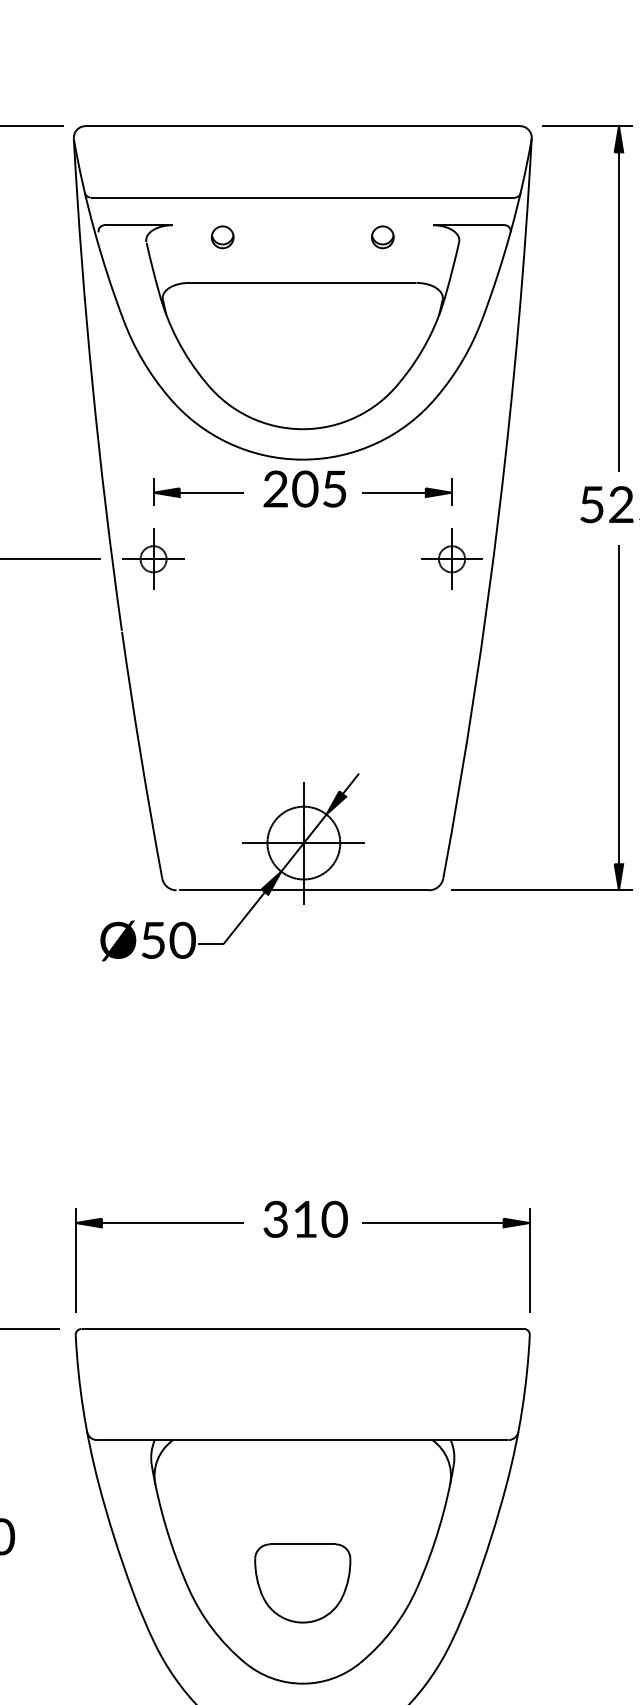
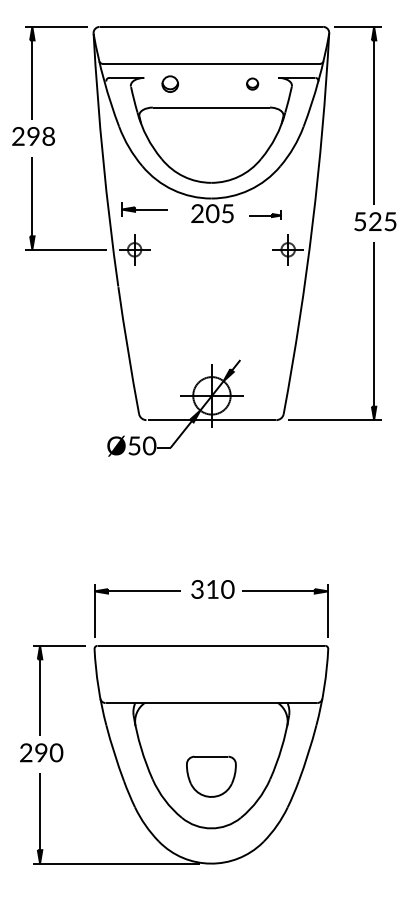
part: (221, 236) -> (169, 83), size x1.4
part: (198, 492) -> (144, 209), moved
part: (407, 492) -> (265, 215), size x0.7

